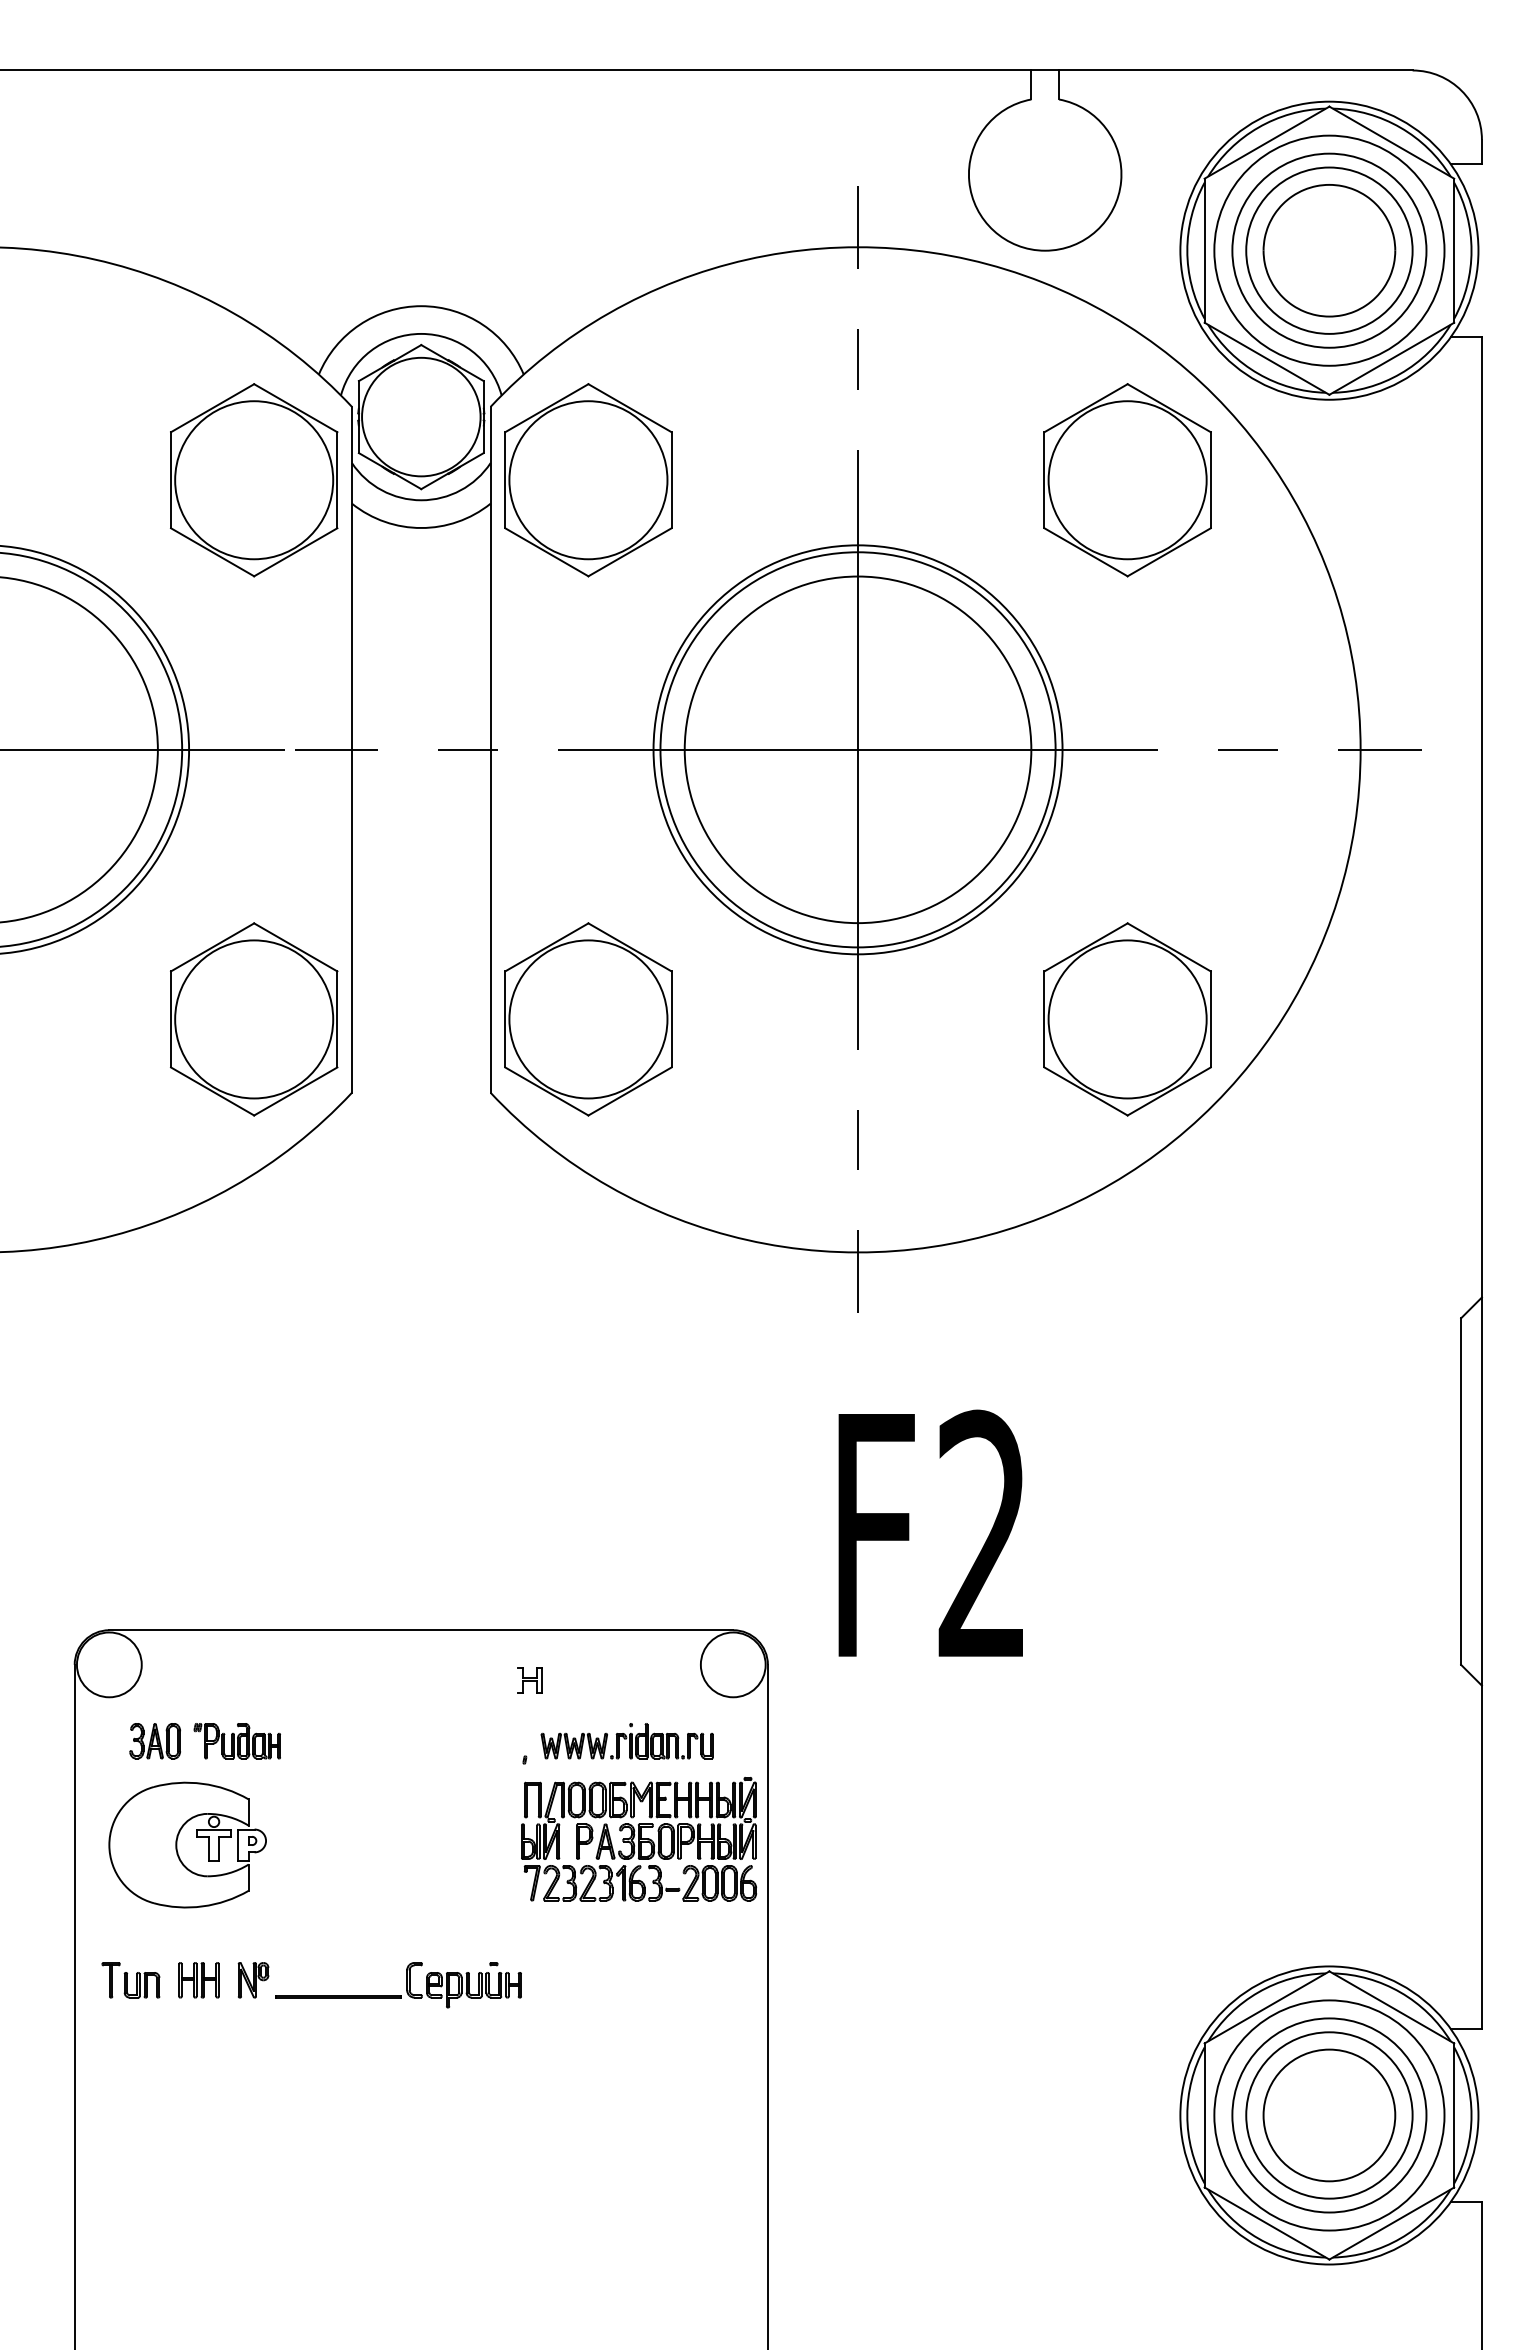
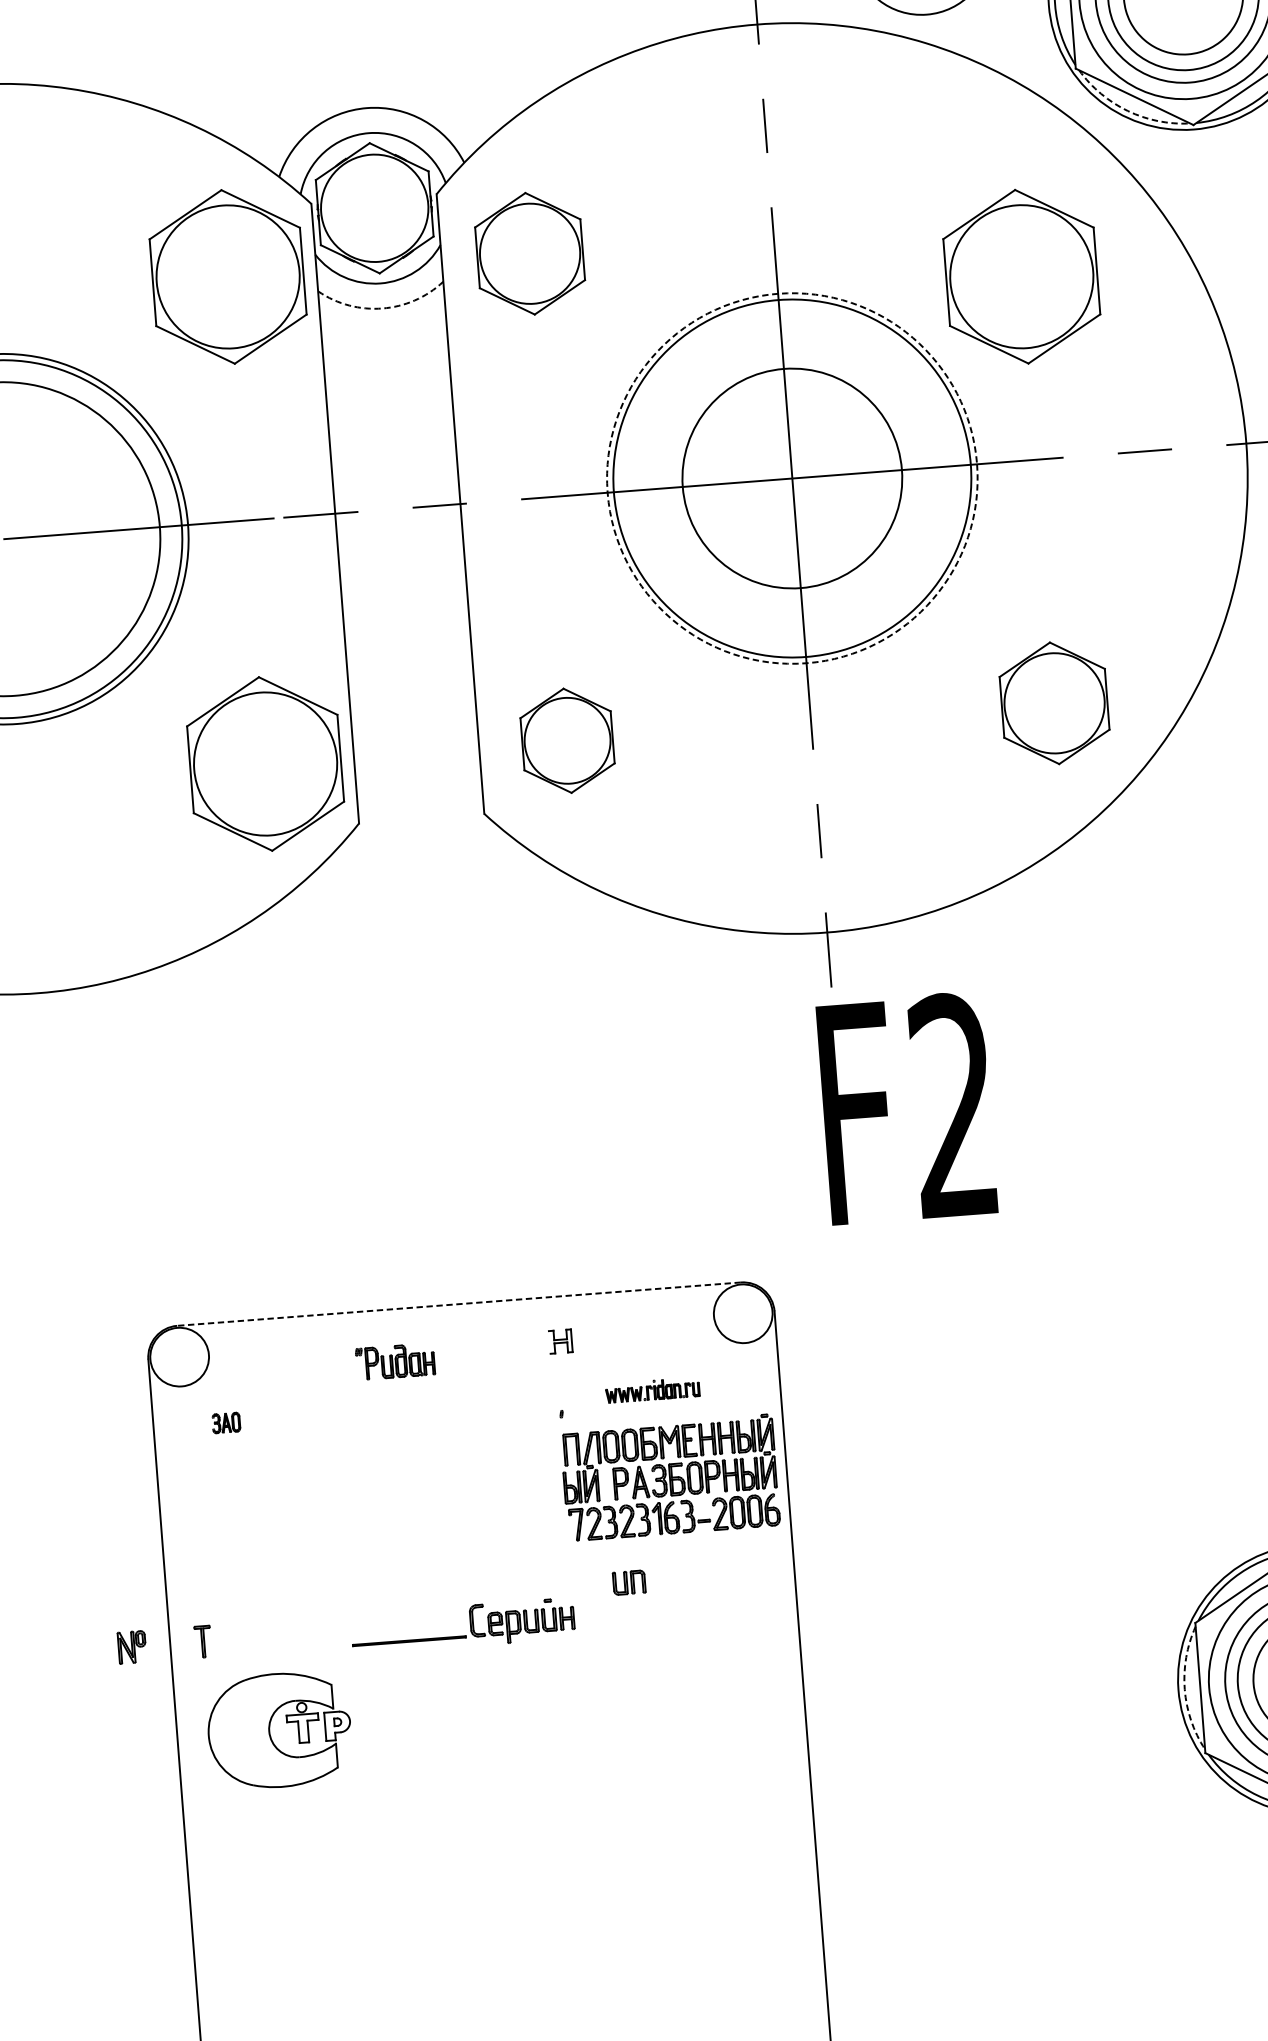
arc: (1258, 373) -> (1127, 110), solid -> dashed
part: (588, 480) -> (530, 253), size x0.7
part: (1127, 480) -> (1021, 277), moved
arc: (421, 528) -> (382, 308), solid -> dashed
circle: (857, 749) -> (791, 478), size x0.7
circle: (857, 749) -> (791, 478), solid -> dashed
part: (588, 1019) -> (567, 740), size x0.6
part: (1127, 1019) -> (1054, 703), size x0.7
text: (930, 1532) -> (906, 1107), moved
line: (421, 1630) -> (459, 1304), solid -> dashed
part: (154, 1741) -> (225, 1423), size x0.6
part: (236, 1741) -> (394, 1362), moved
part: (626, 1741) -> (652, 1390), size x0.6
part: (177, 1844) -> (270, 1730), moved
part: (198, 1980) -> (282, 1636), removed
part: (253, 1980) -> (132, 1647), moved
part: (141, 1985) -> (628, 1583), moved
arc: (1187, 2115) -> (1184, 1689), solid -> dashed

